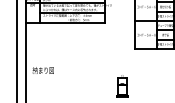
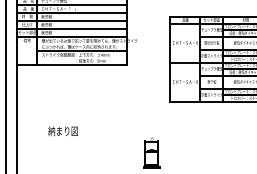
text: (42, 70) -> (62, 131), moved

